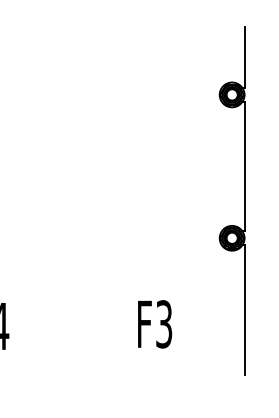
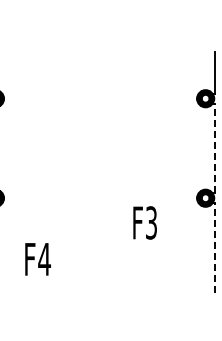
line: (244, 166) -> (214, 148), solid -> dashed
line: (244, 309) -> (214, 247), solid -> dashed
text: (154, 323) -> (144, 222), moved

